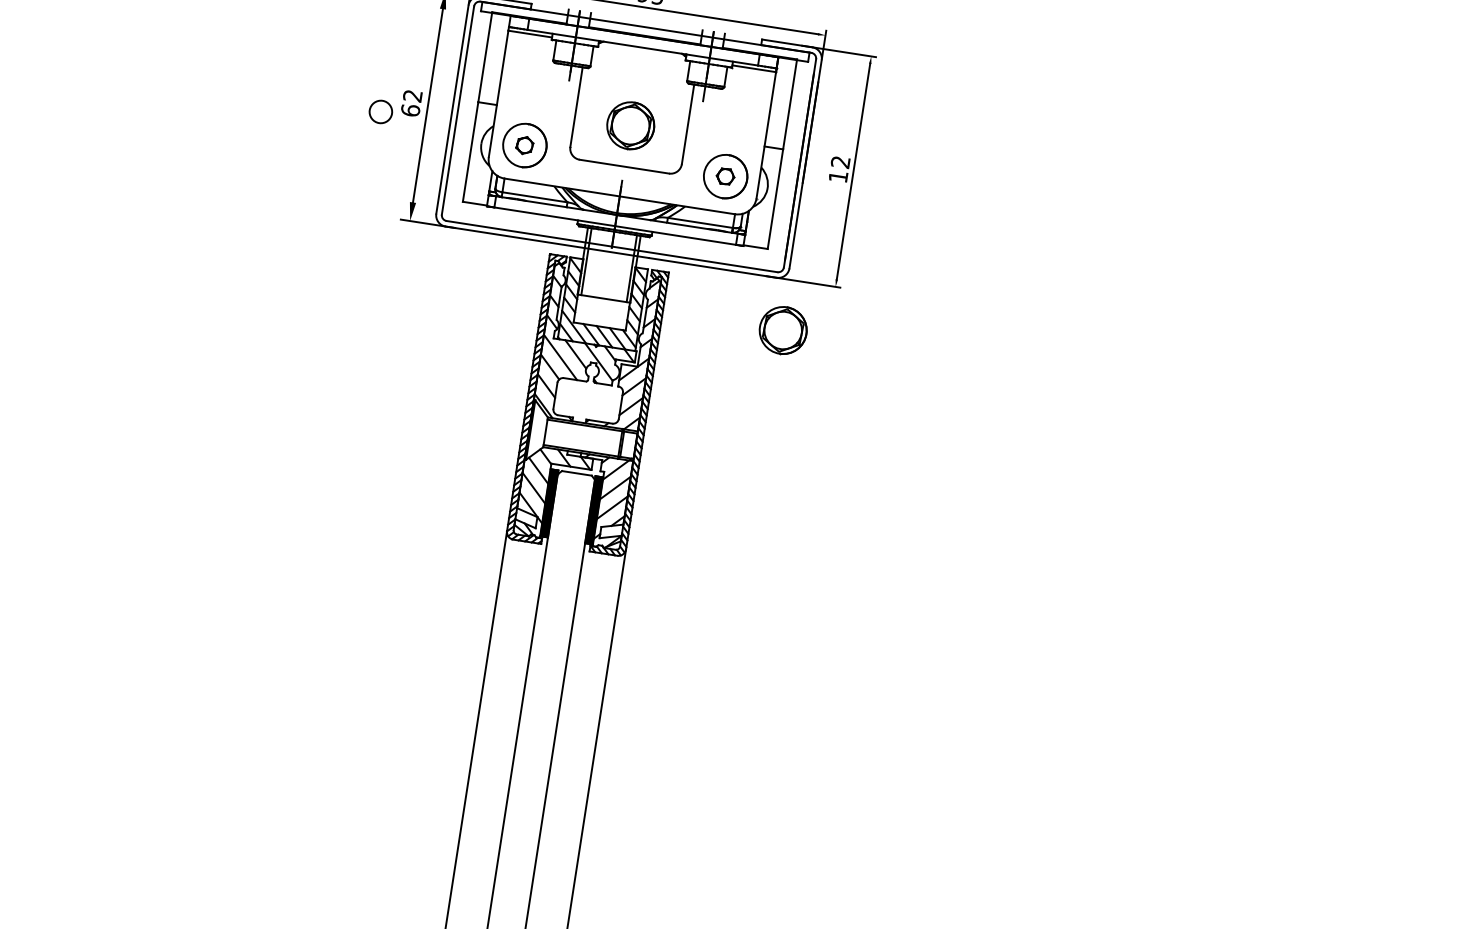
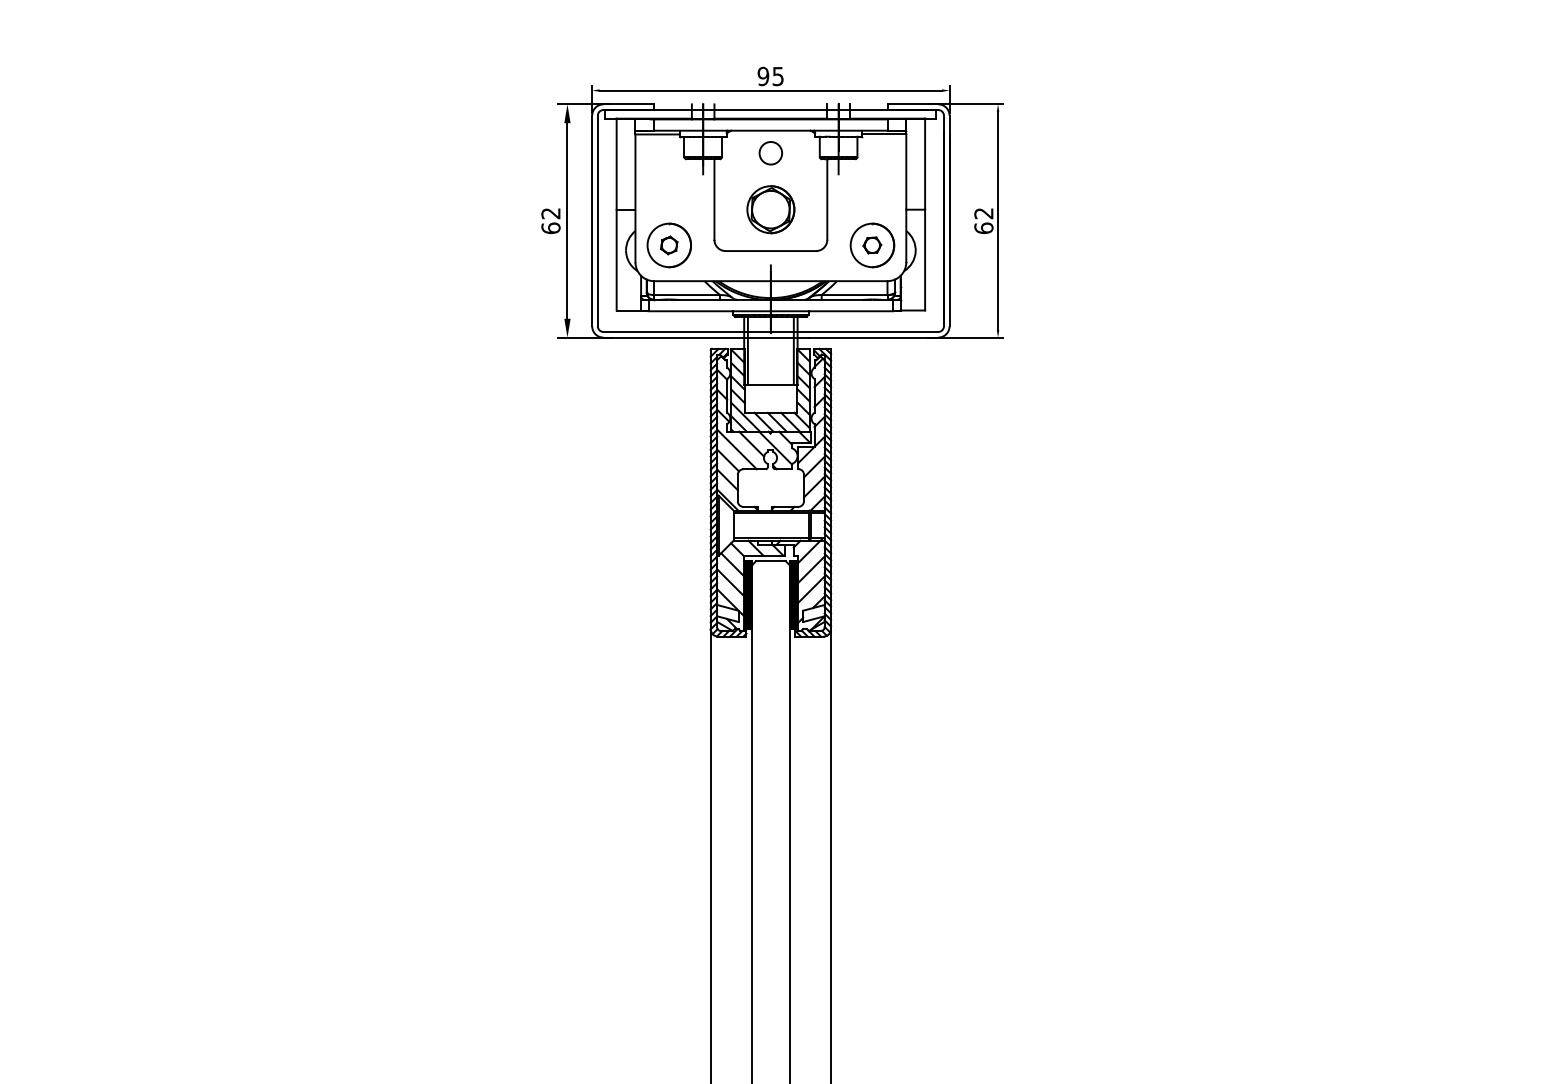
circle: (380, 112) -> (770, 153), moved
text: (838, 175) -> (983, 227), 12 -> 62
part: (782, 330) -> (952, 388), removed

